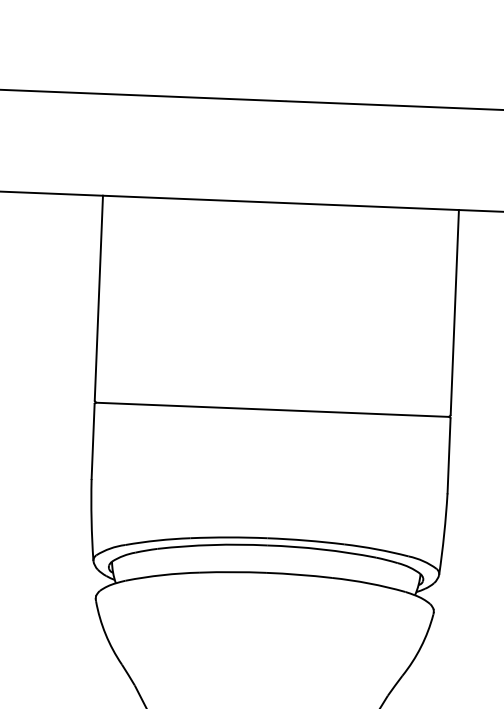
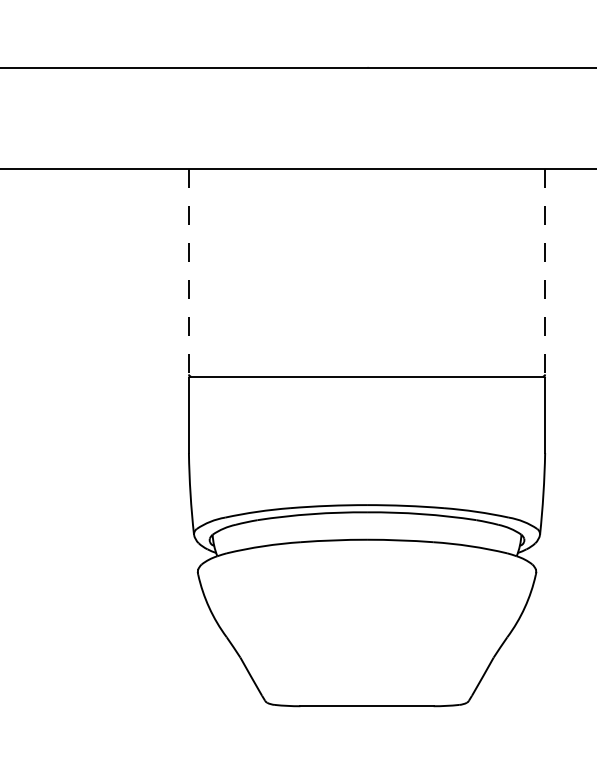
line: (98, 298) -> (188, 272), solid -> dashed
line: (455, 312) -> (545, 272), solid -> dashed

